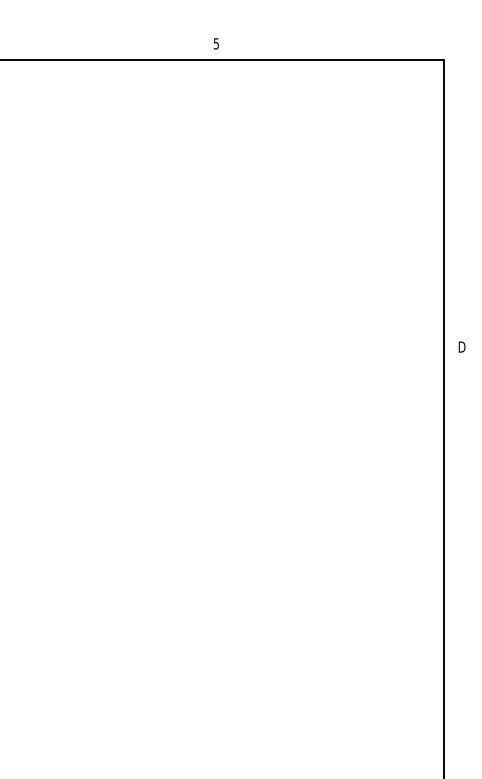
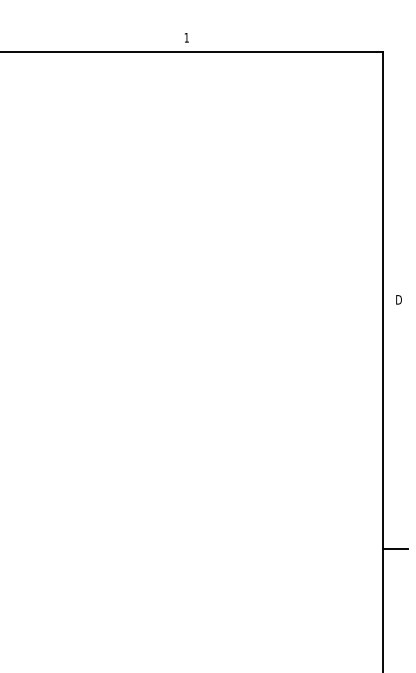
text: (216, 43) -> (186, 37), 5 -> 1
line: (459, 636) -> (396, 549), added

